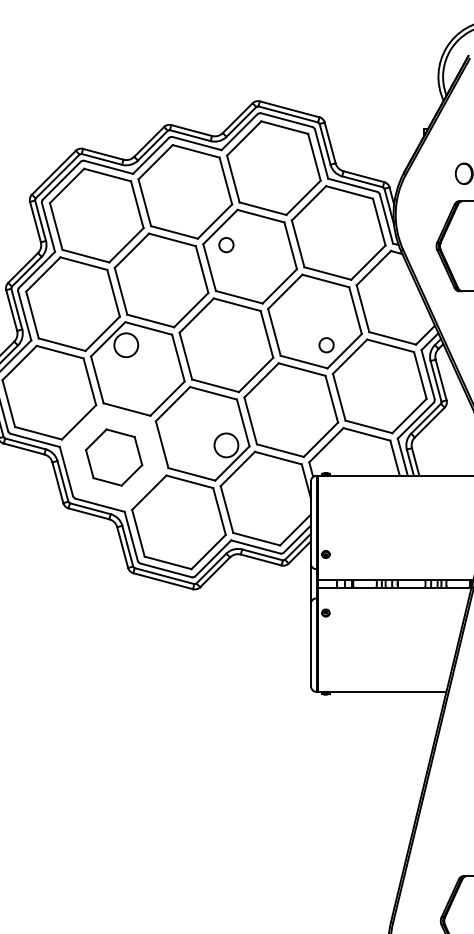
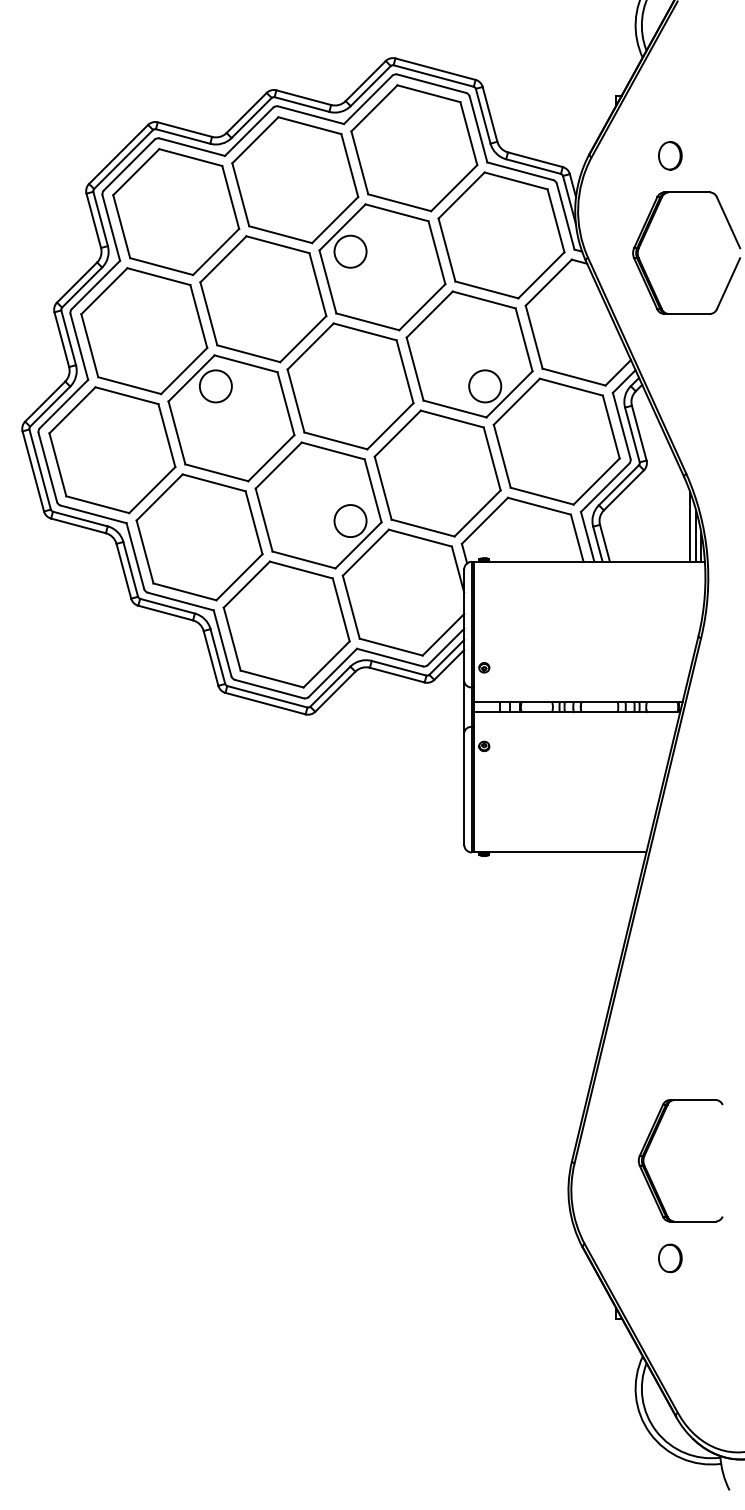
circle: (226, 244) -> (350, 251), size x1.67
circle: (326, 345) -> (485, 386), size x1.67
part: (114, 457) -> (199, 537), size x1.67

